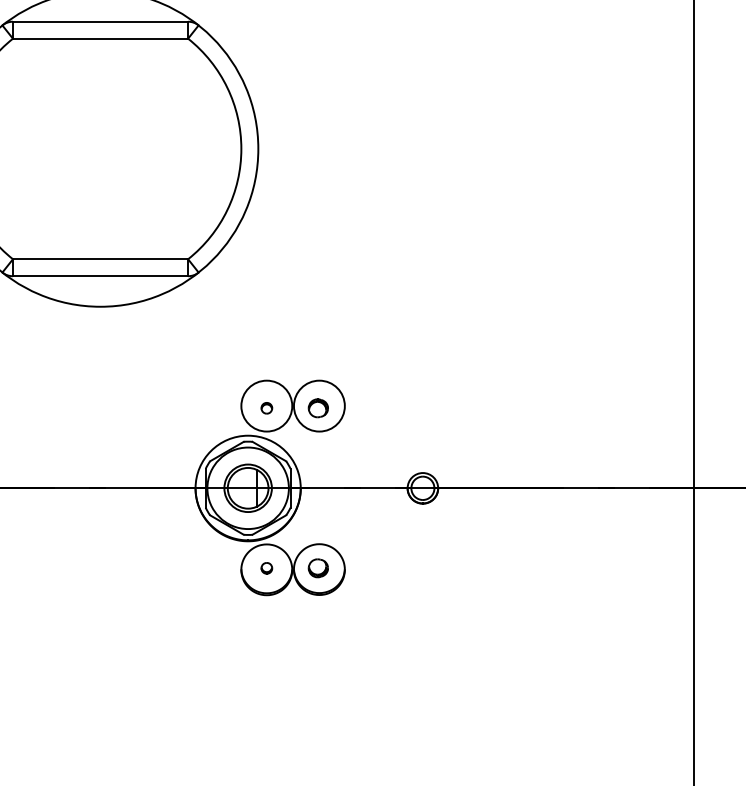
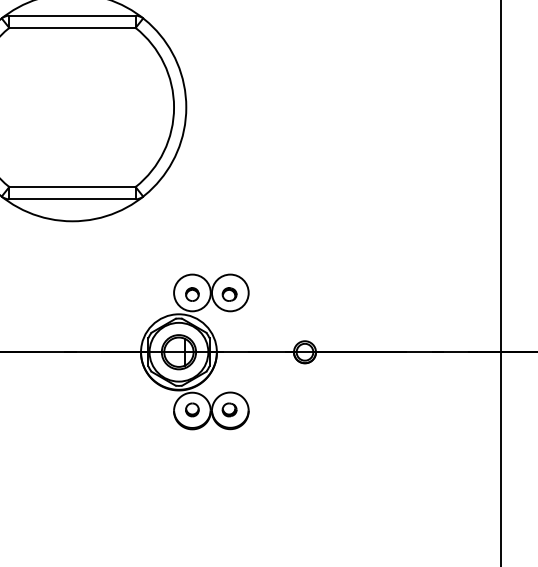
part: (266, 408) -> (192, 294), size x1.67
part: (266, 567) -> (192, 409), size x1.67

